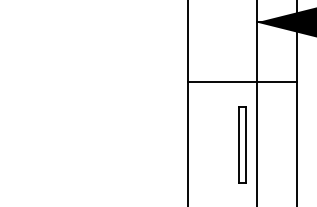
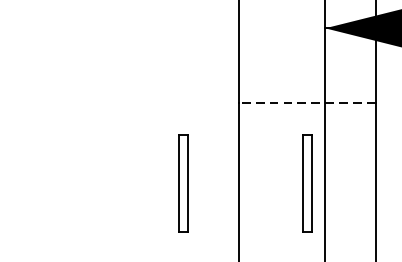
line: (241, 81) -> (306, 103), solid -> dashed
part: (144, 144) -> (183, 182), added

